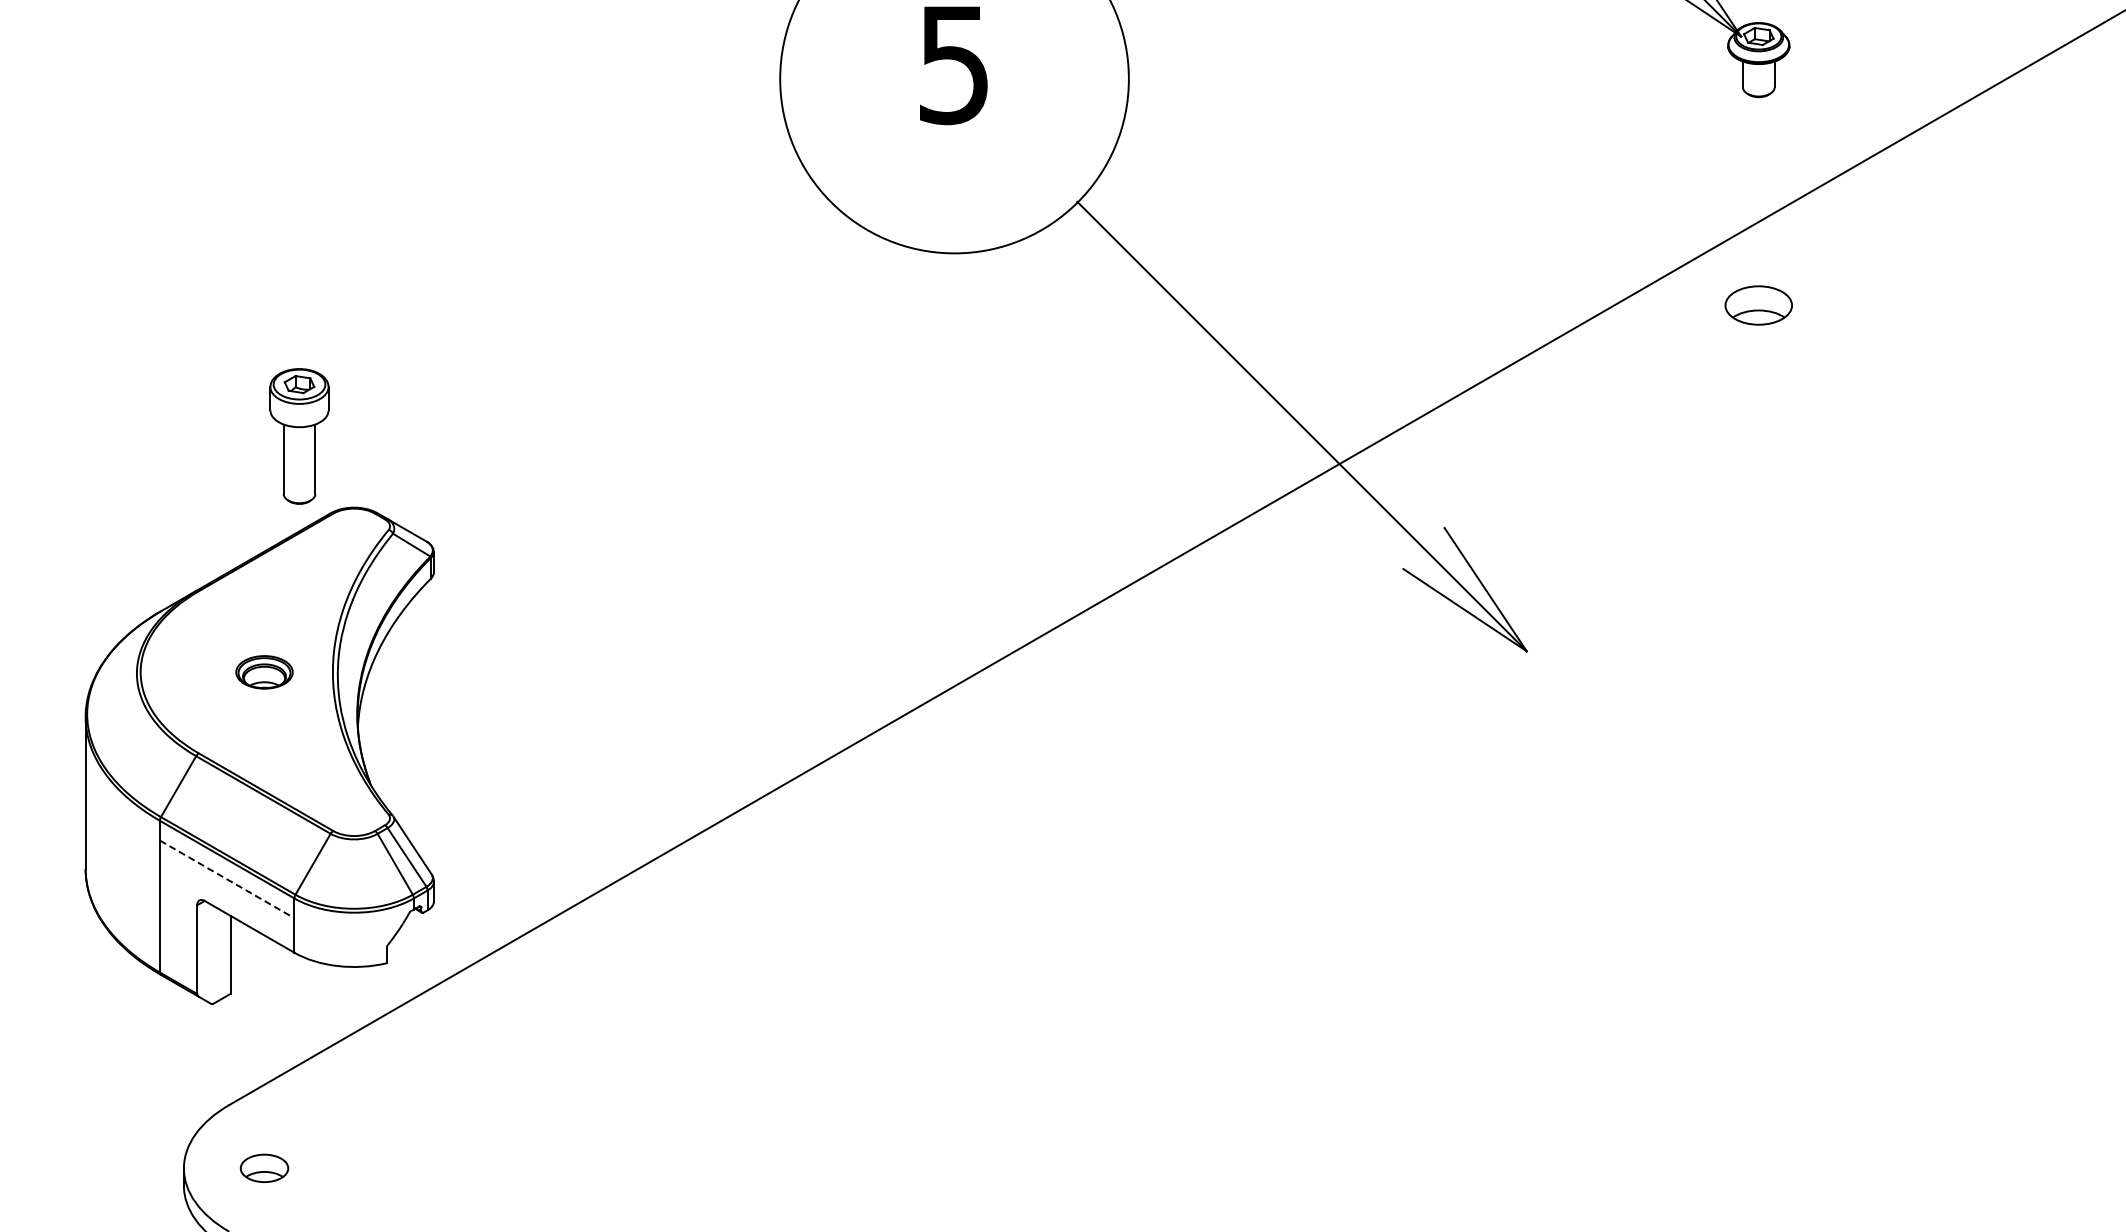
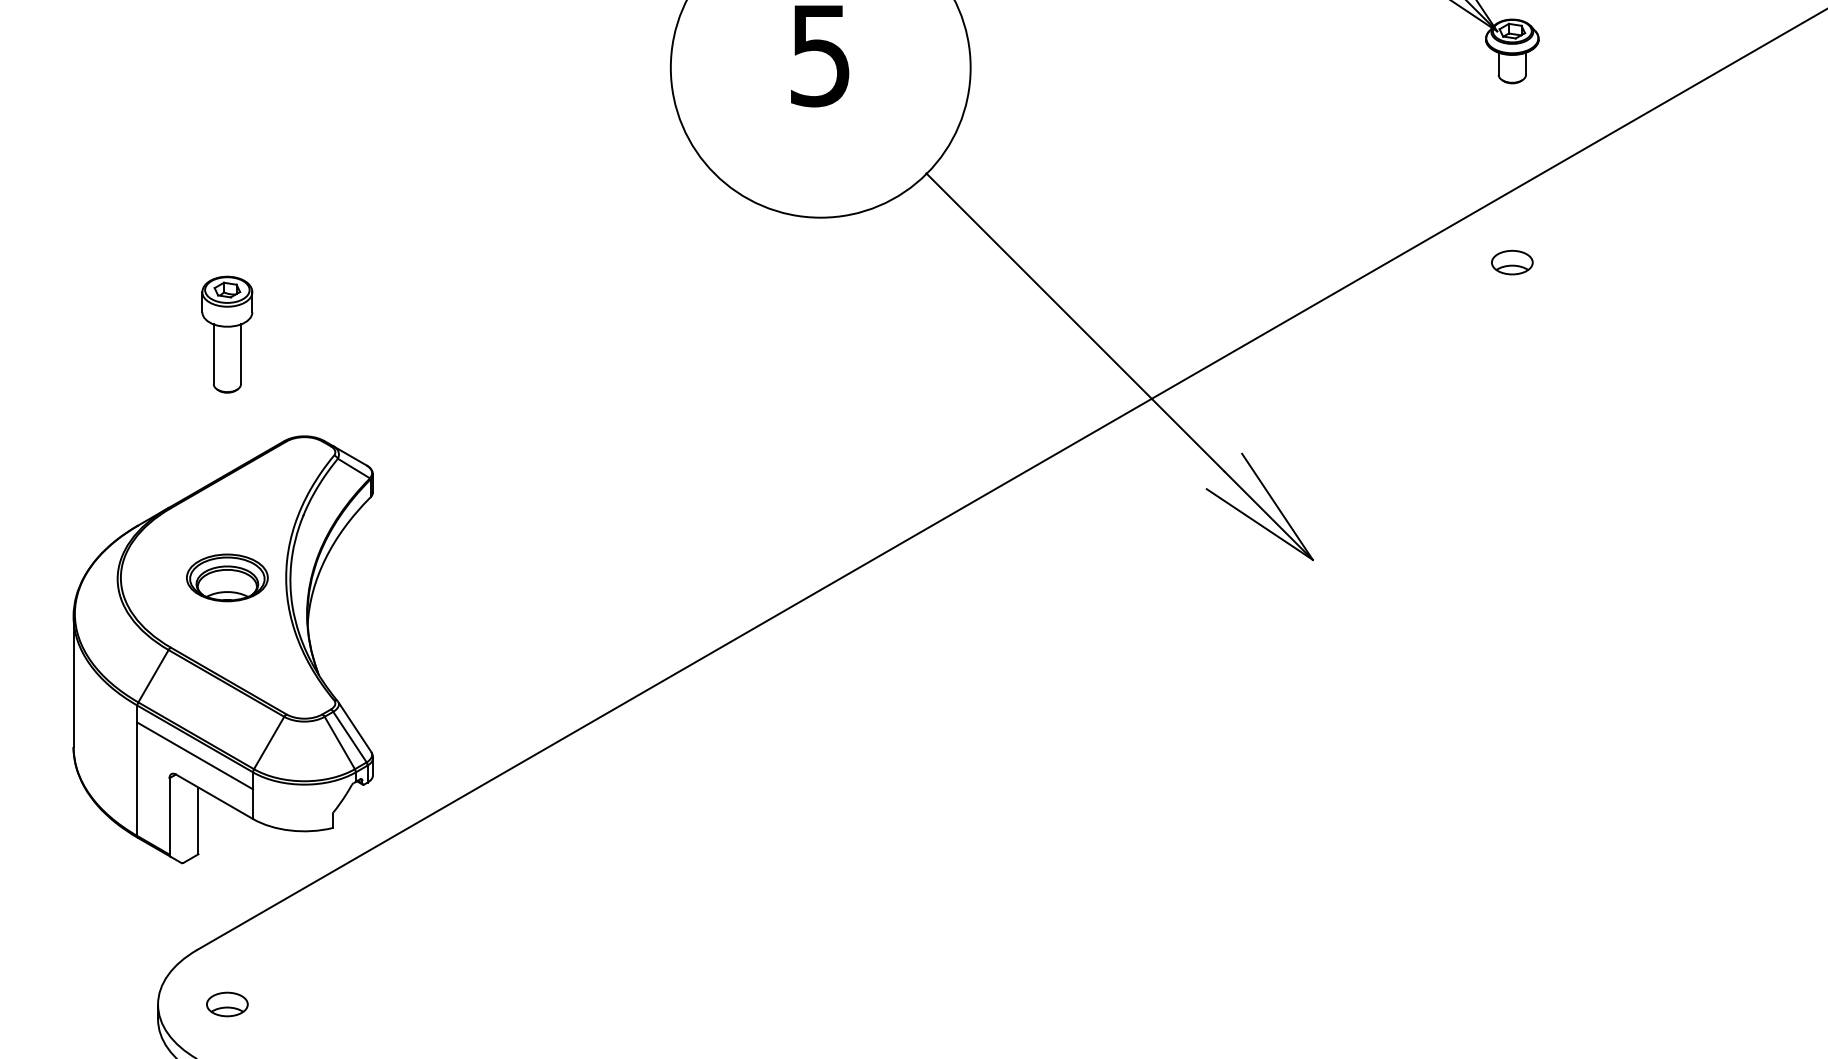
part: (1758, 305) -> (1512, 262), size x0.71
part: (299, 436) -> (227, 334), moved
part: (264, 672) -> (227, 578), size x1.67
line: (227, 879) -> (195, 756), dashed -> solid

